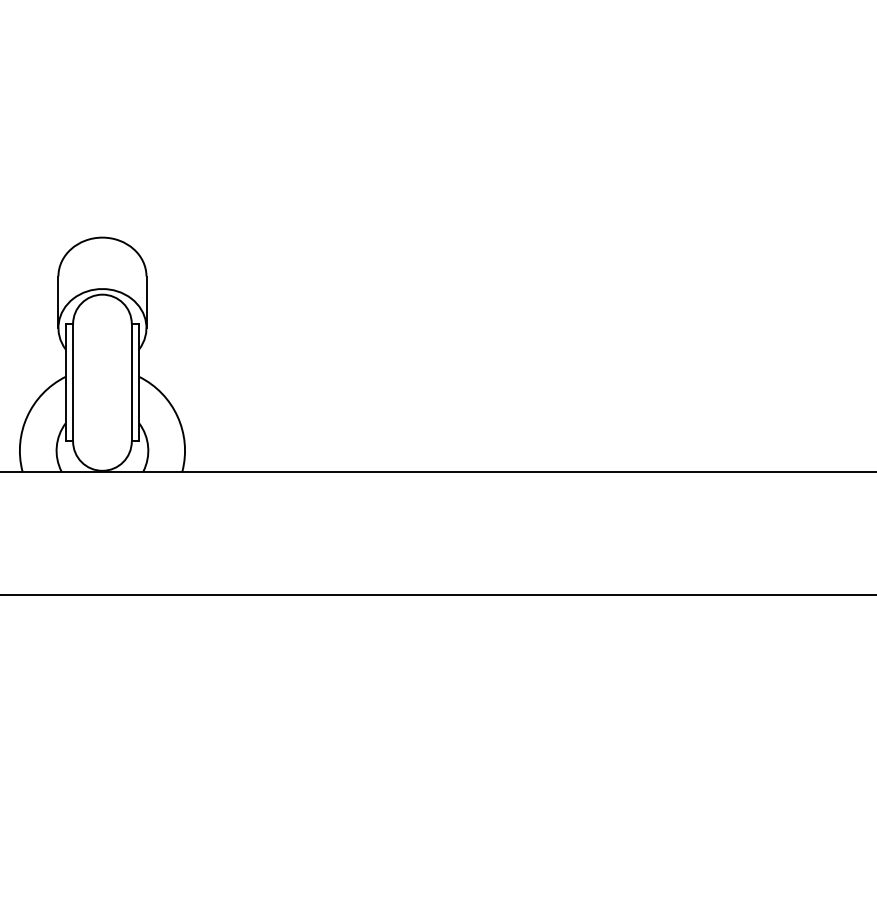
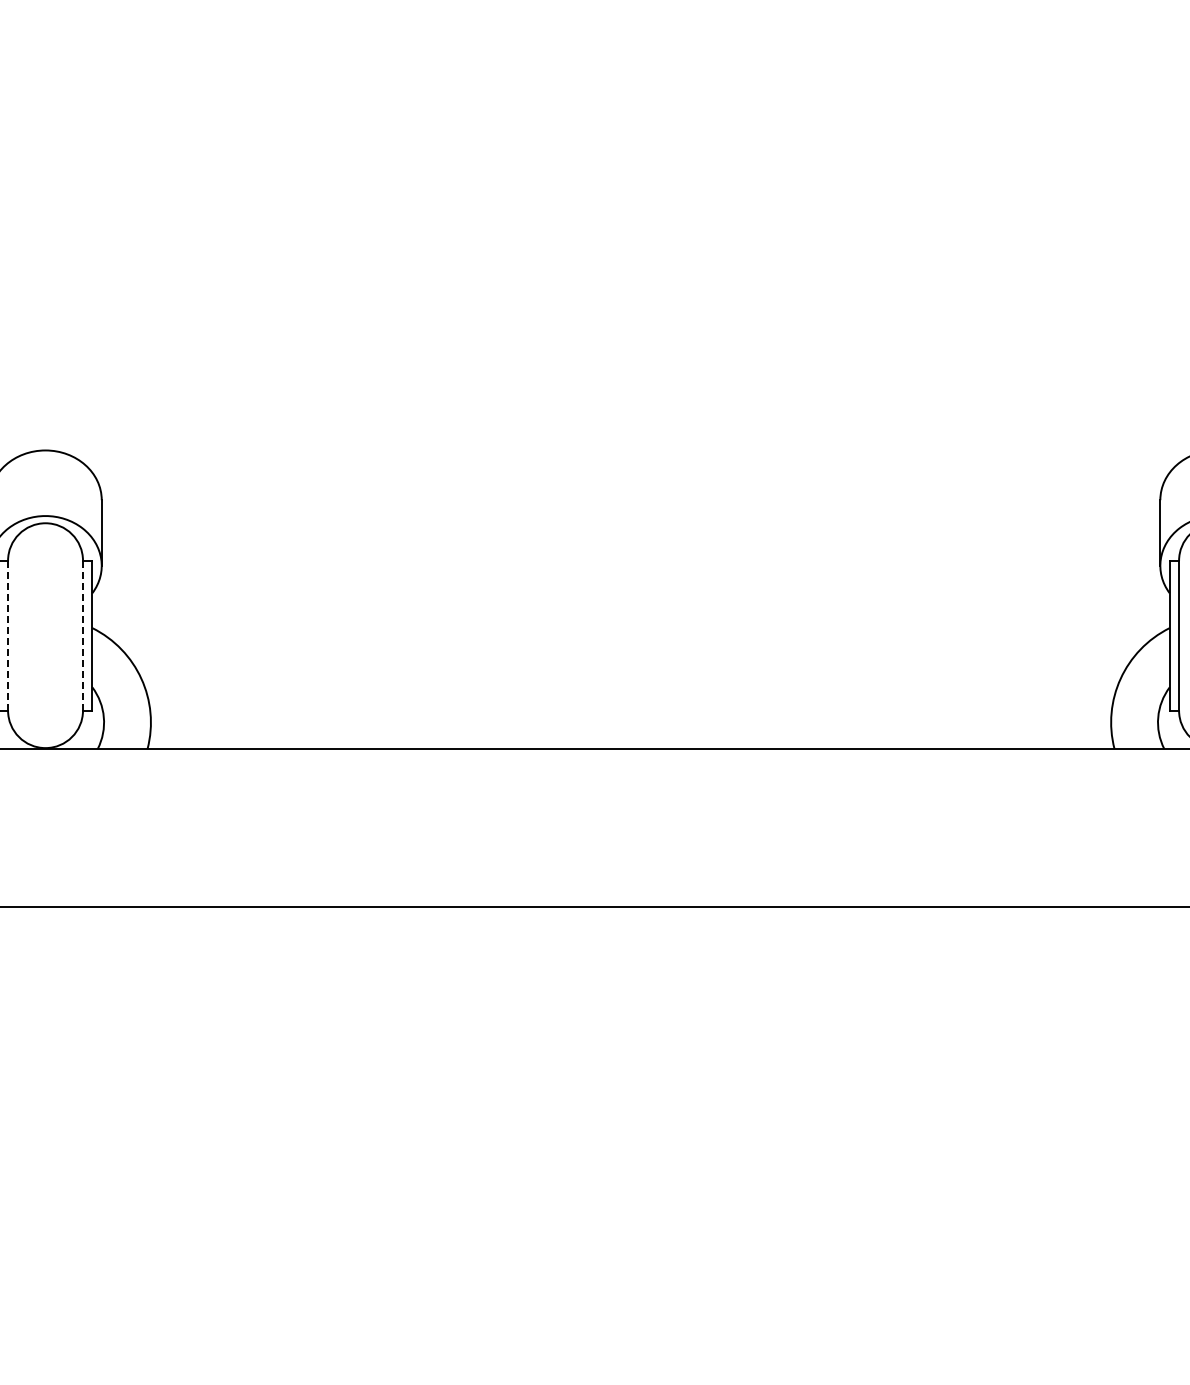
line: (73, 382) -> (8, 635), solid -> dashed
line: (132, 382) -> (83, 635), solid -> dashed

